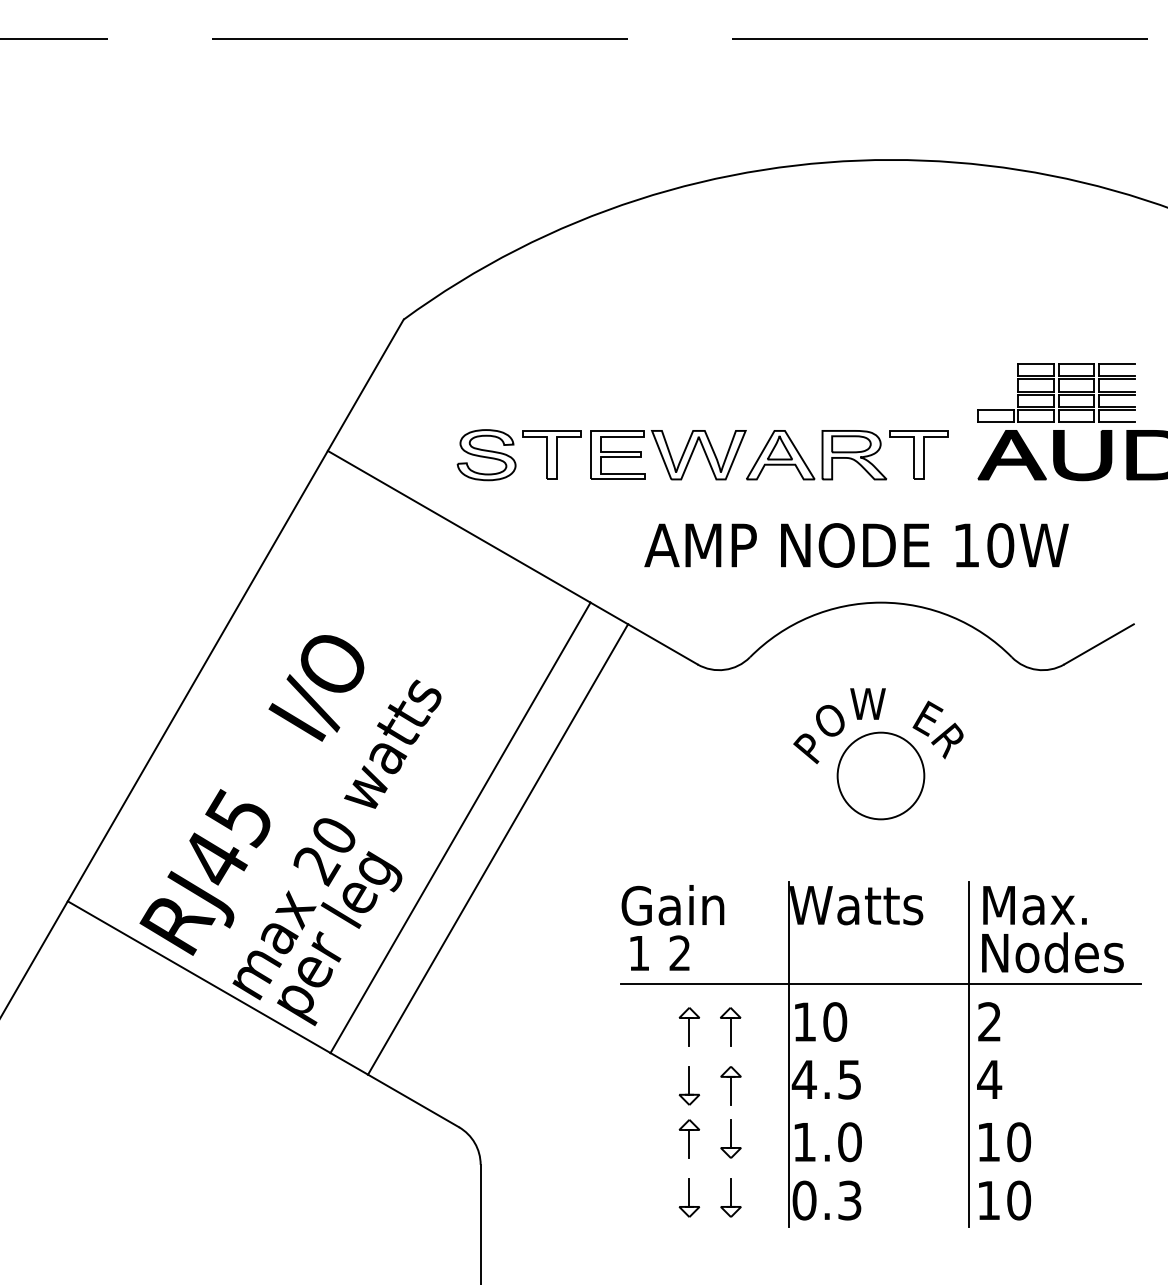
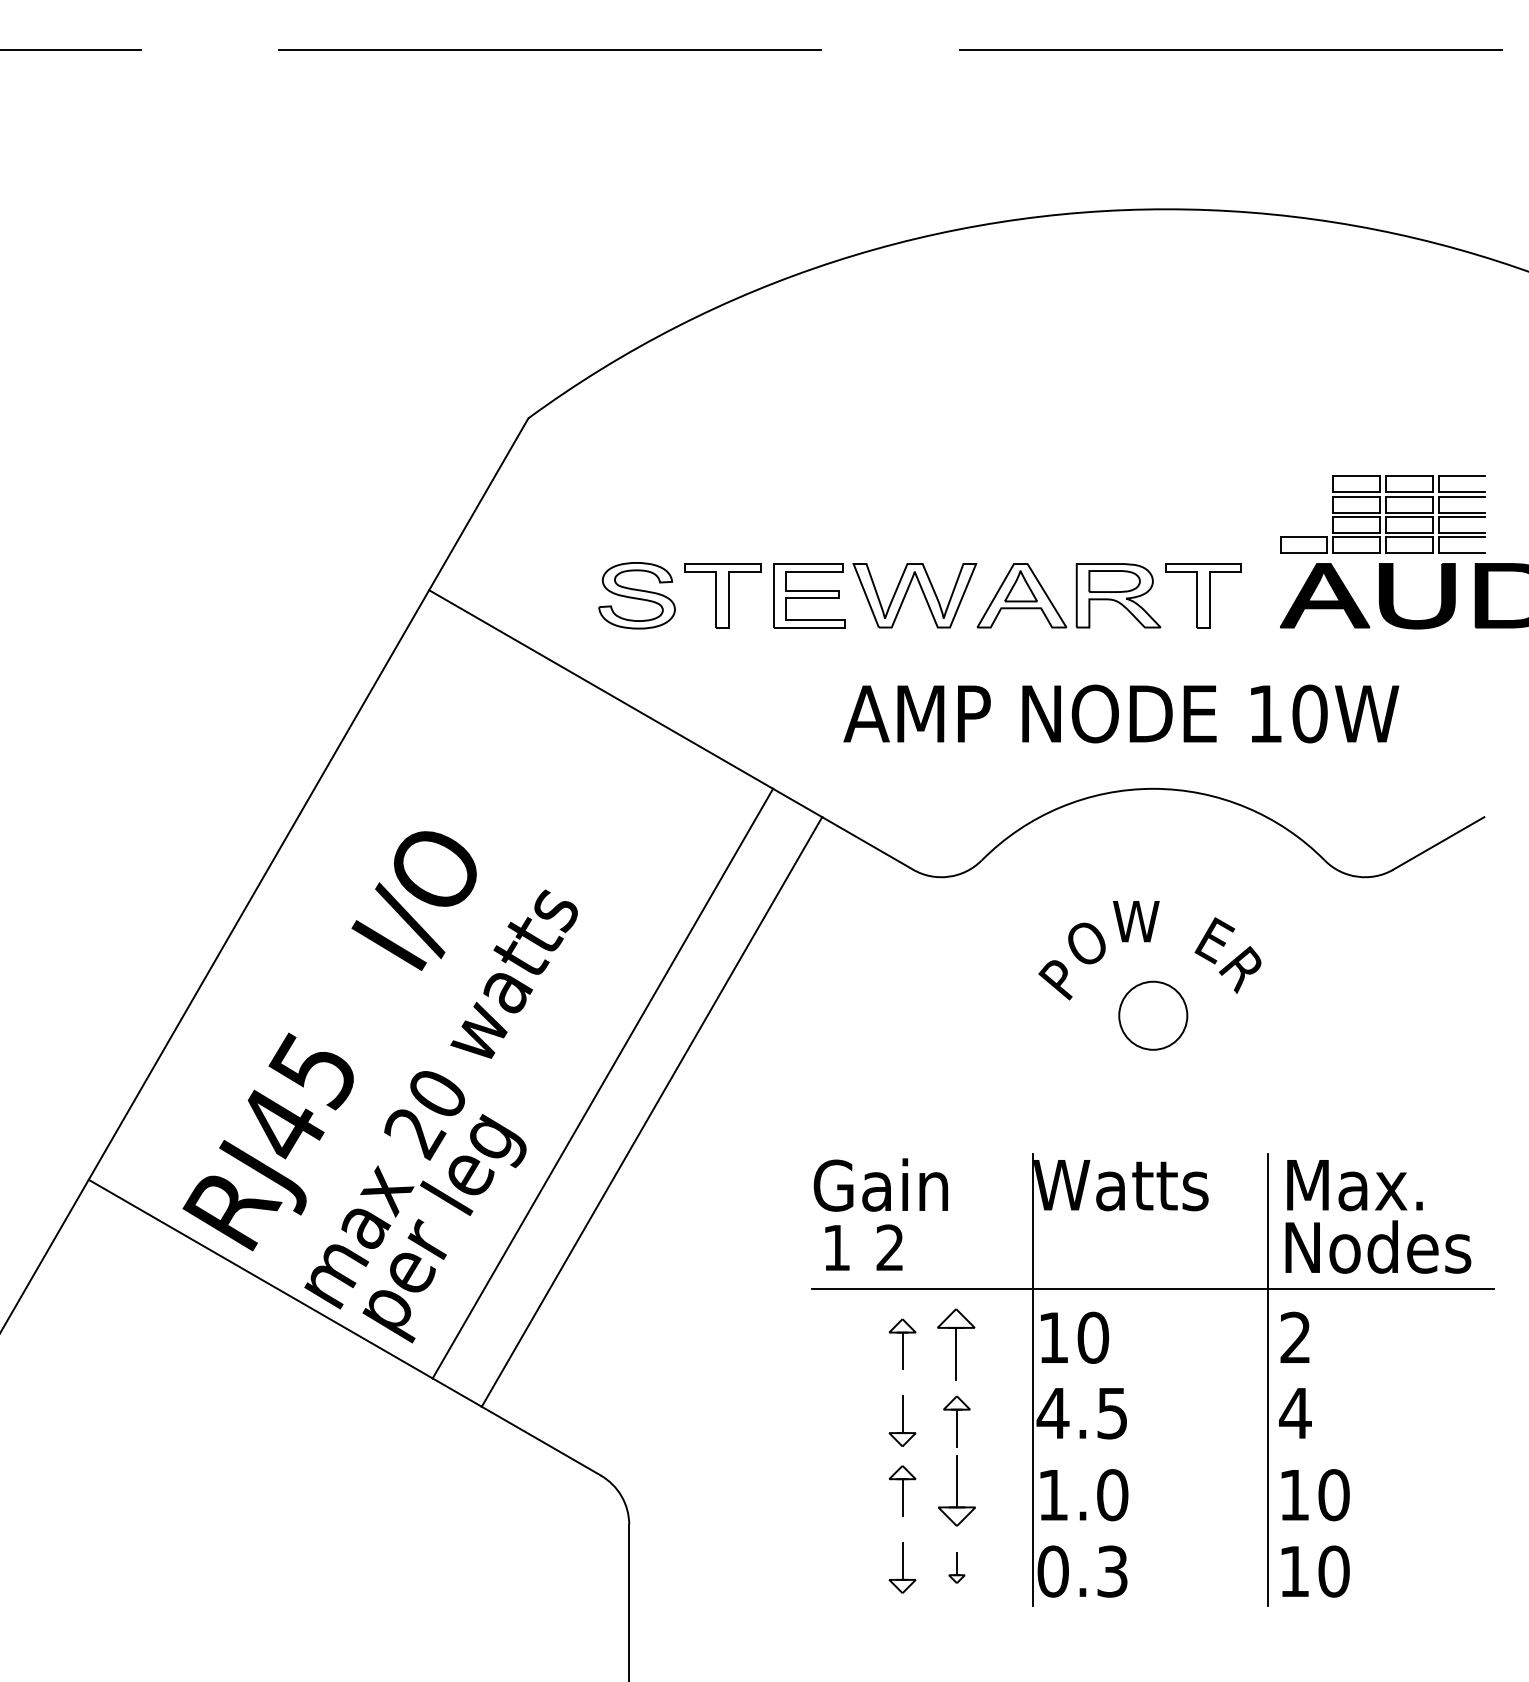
circle: (880, 775) -> (1152, 1015), size x0.6
part: (730, 1026) -> (956, 1343), size x1.4
part: (730, 1138) -> (956, 1490), size x1.4
part: (730, 1197) -> (956, 1567), size x0.6

